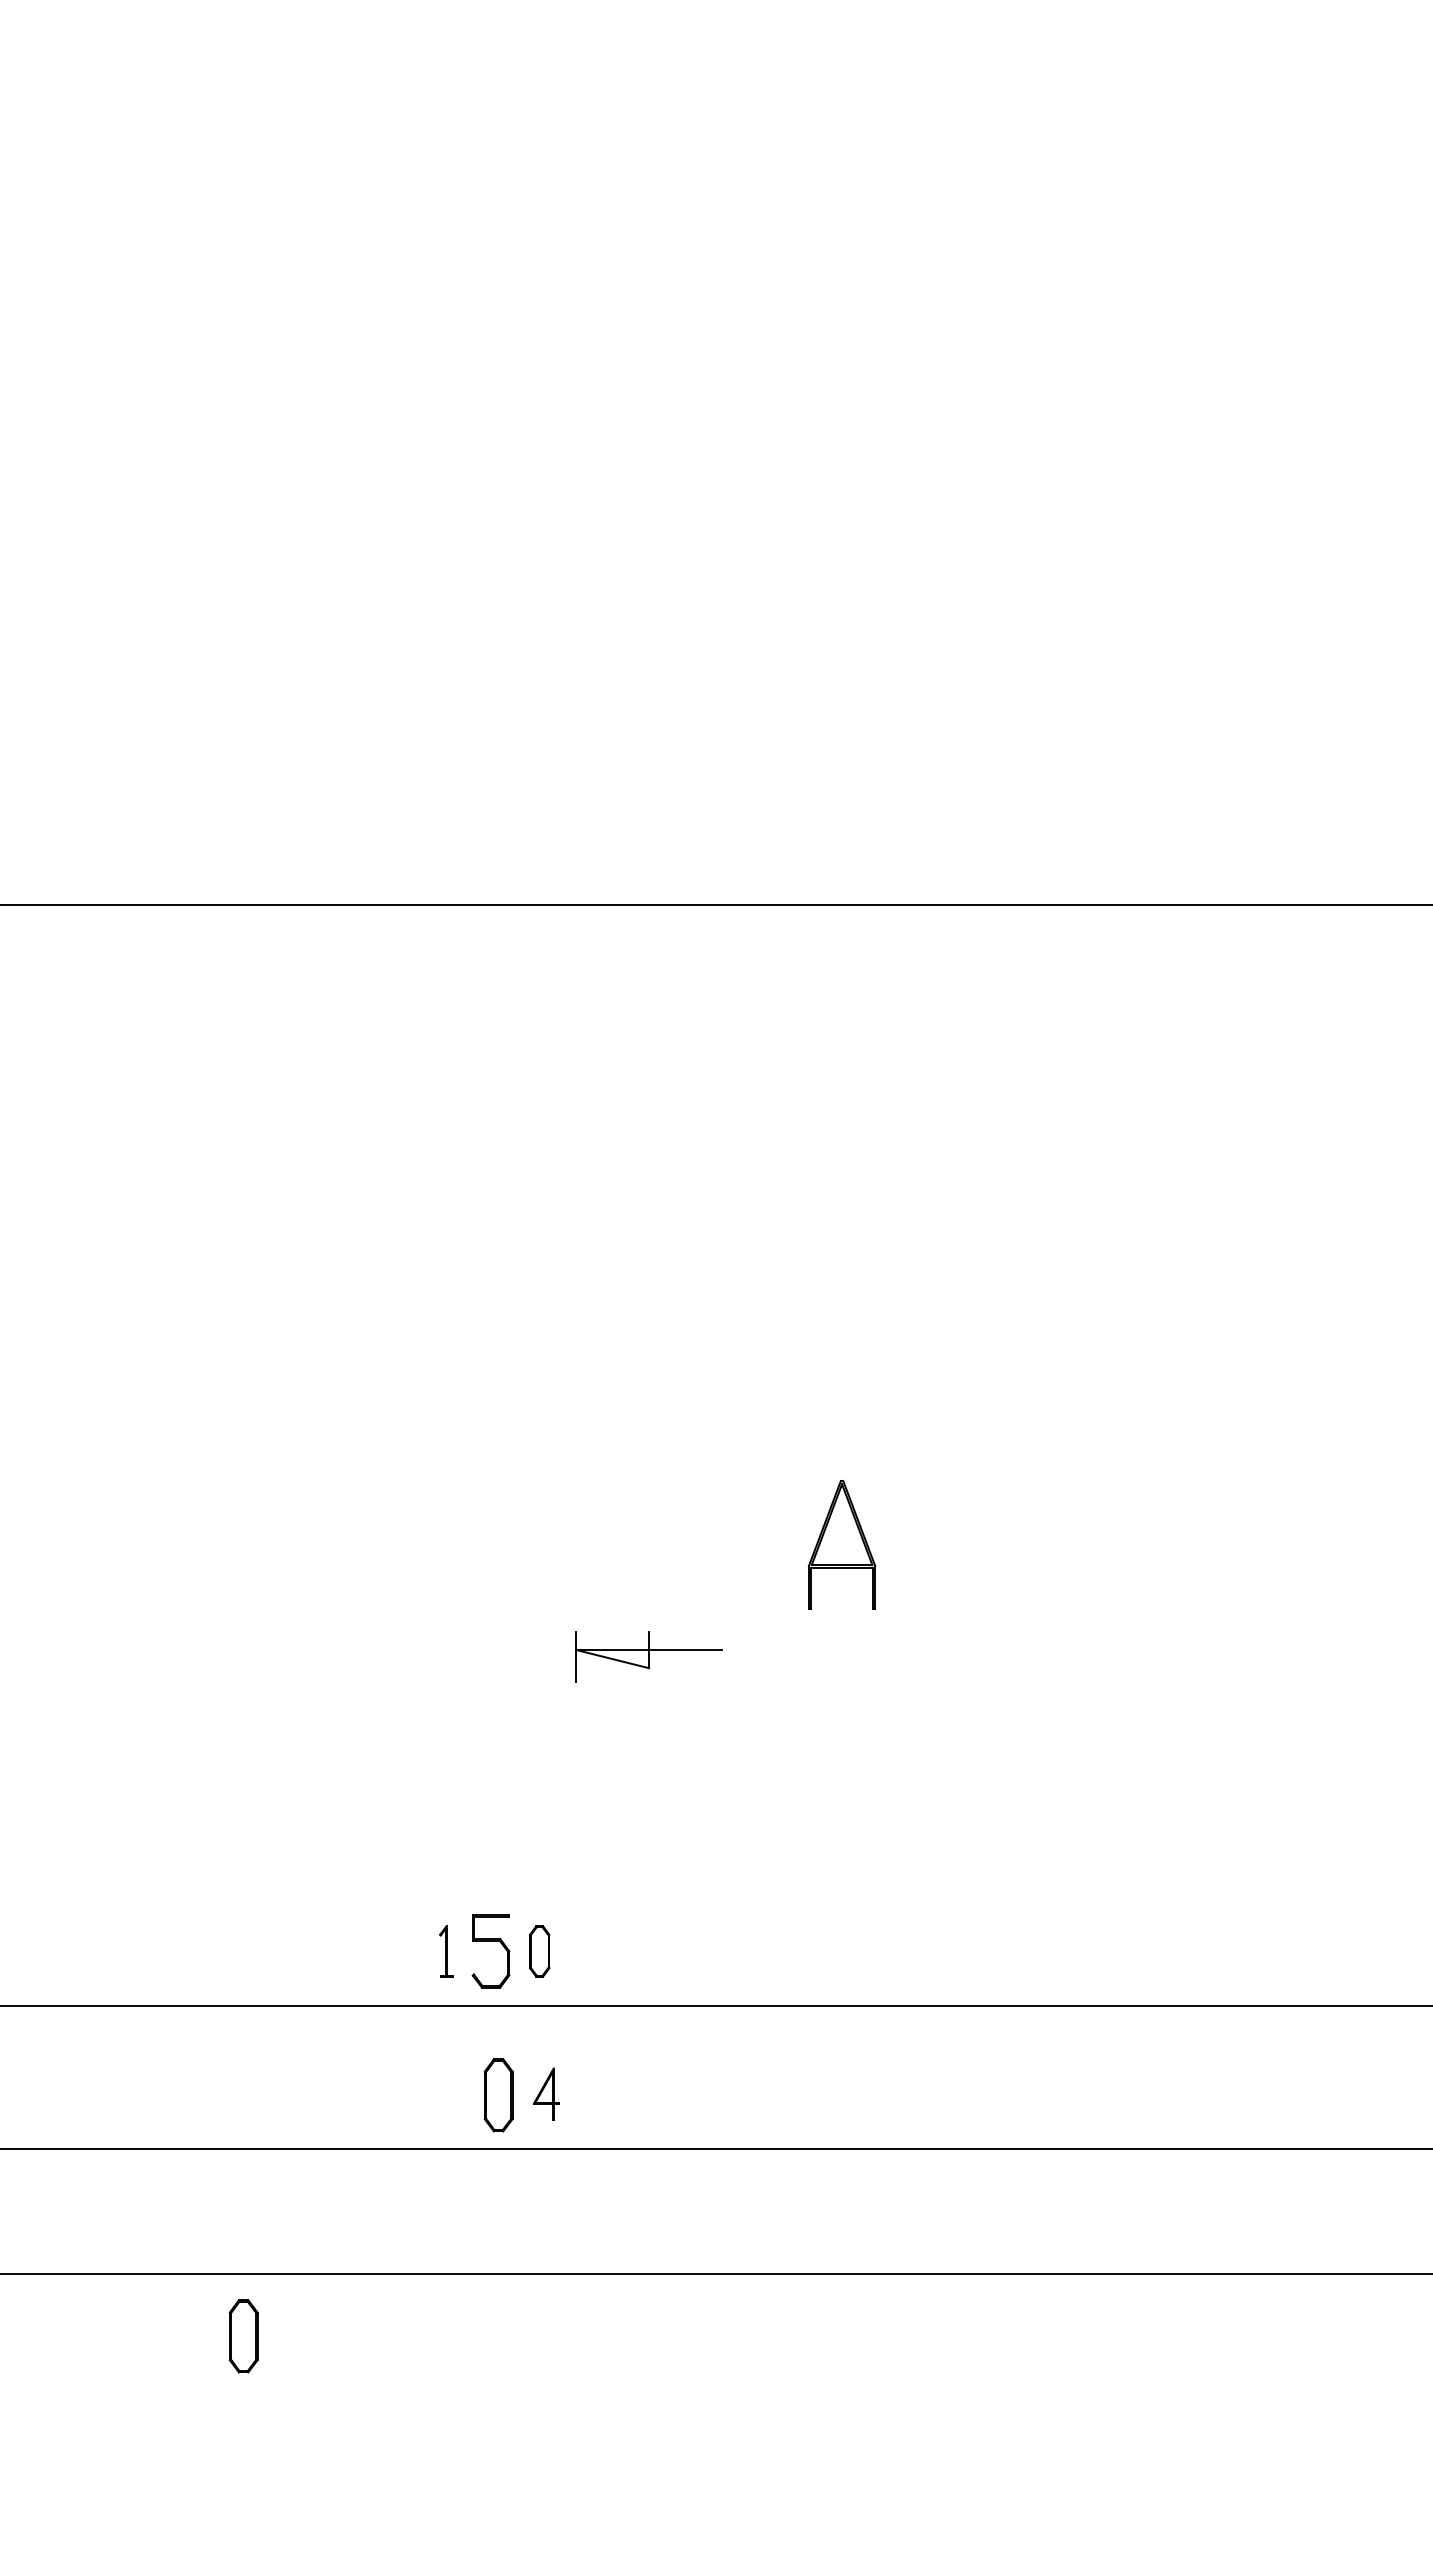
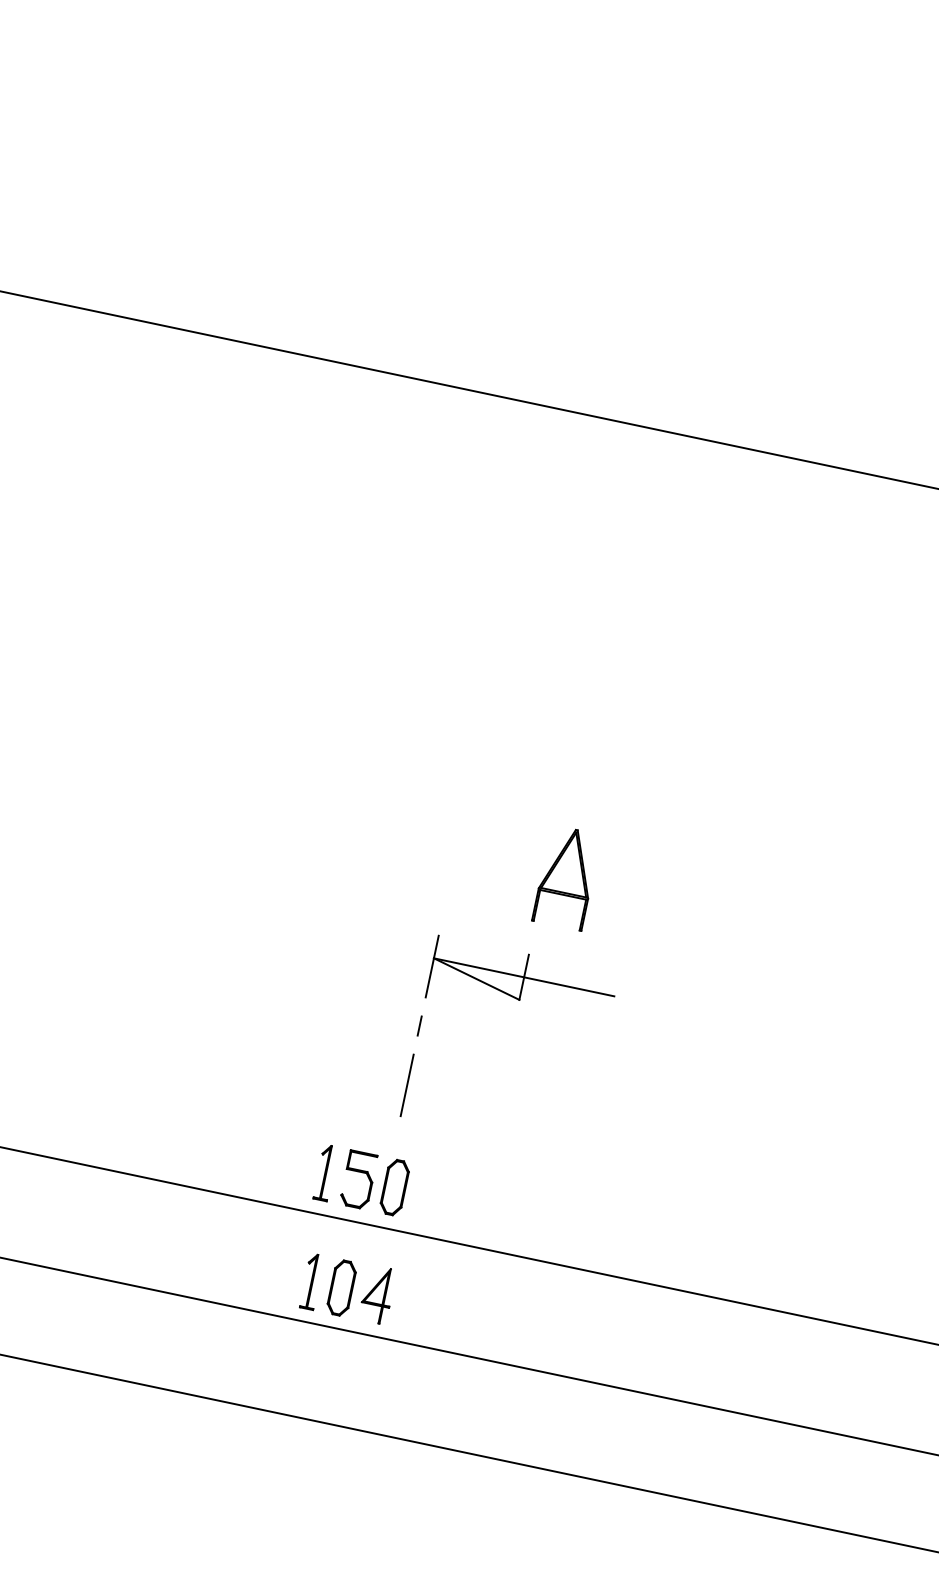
part: (841, 1544) -> (566, 877), moved
part: (648, 1656) -> (521, 985), size x1.67
line: (527, 1736) -> (419, 1025), added
line: (527, 1816) -> (406, 1085), added
part: (446, 1951) -> (325, 1172), size x1.43
part: (539, 1951) -> (394, 1187), size x1.43
part: (546, 2093) -> (377, 1294), size x1.43
part: (458, 2094) -> (312, 1281), added
part: (243, 2336) -> (114, 1427), removed

